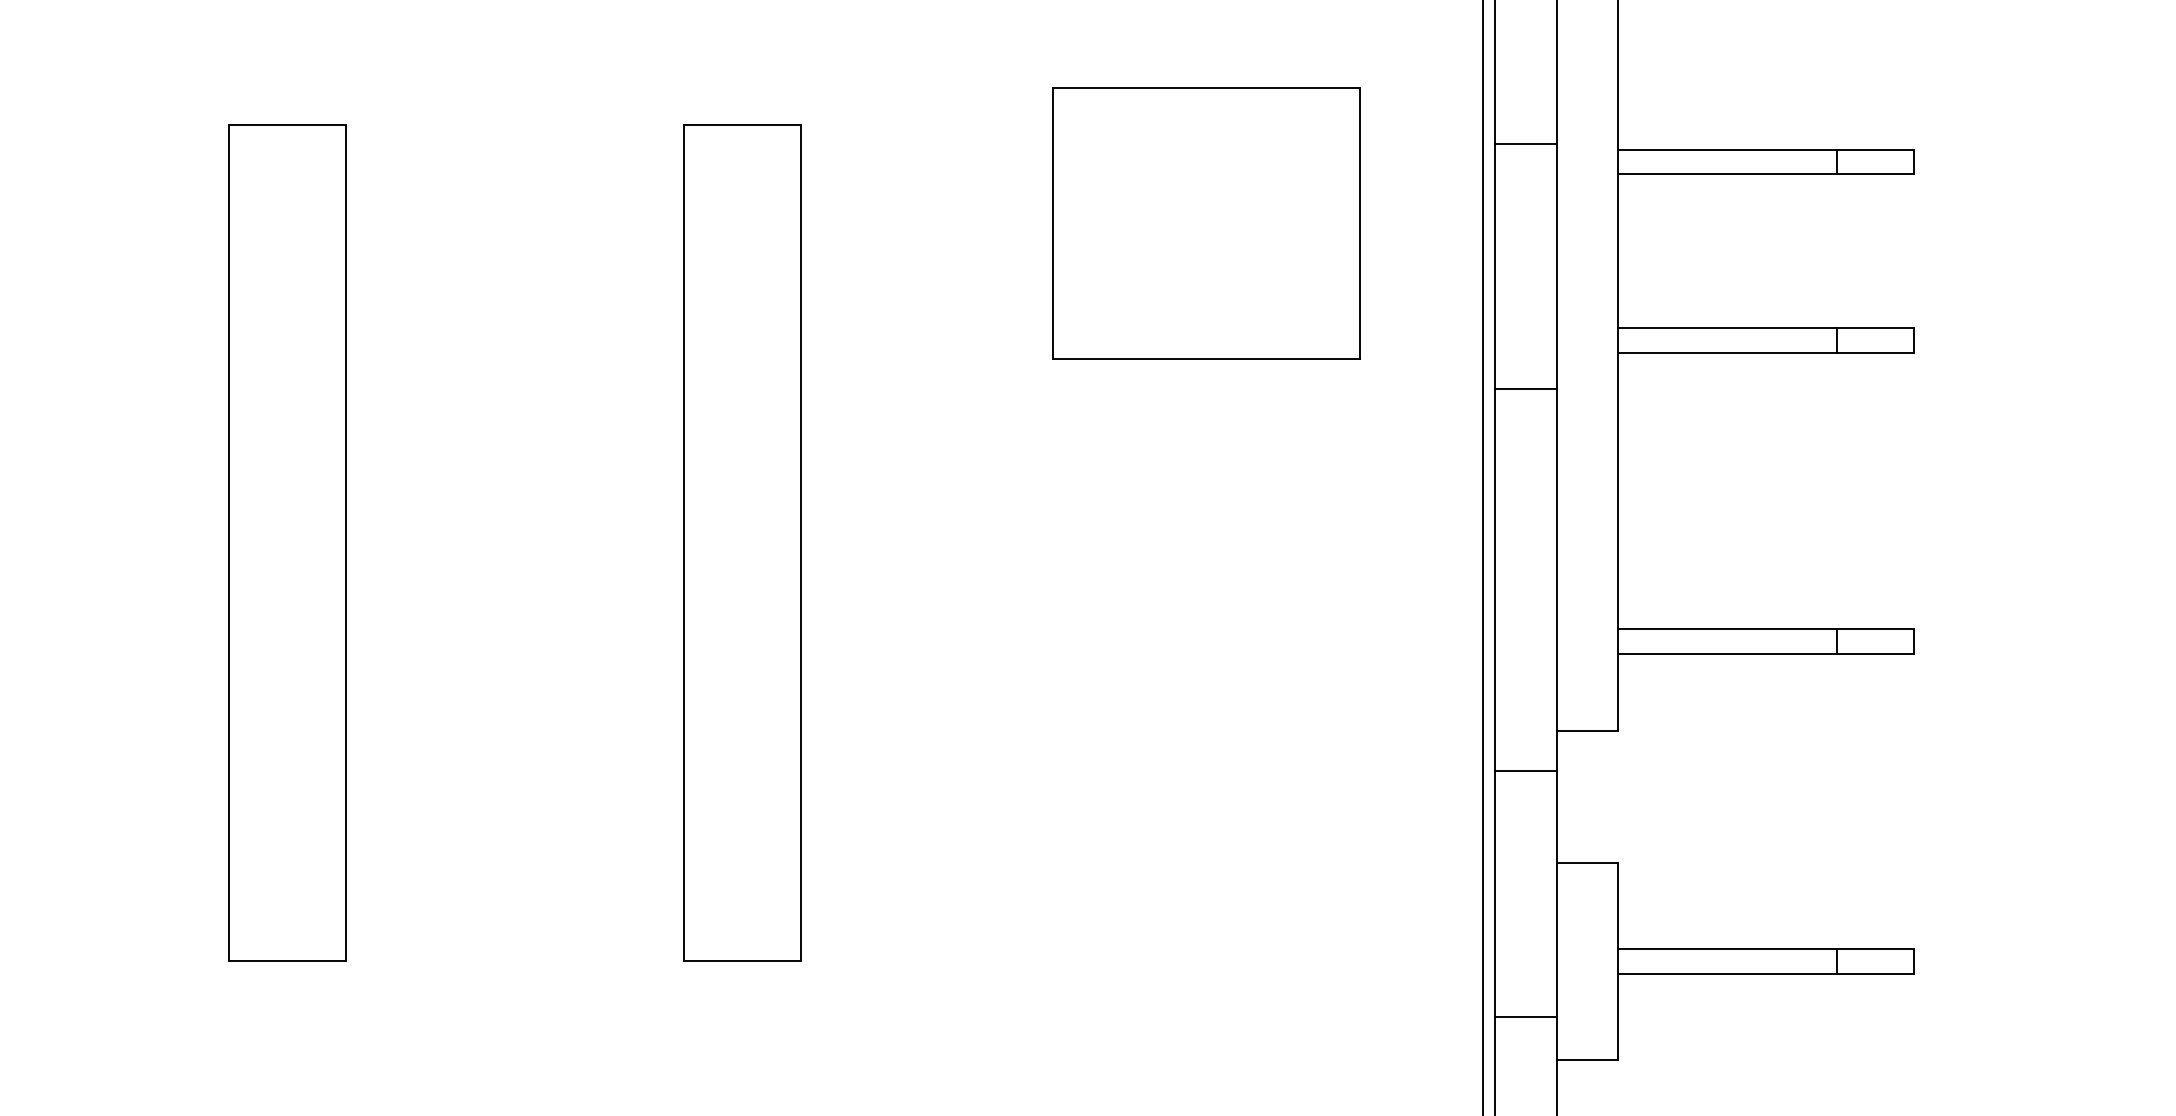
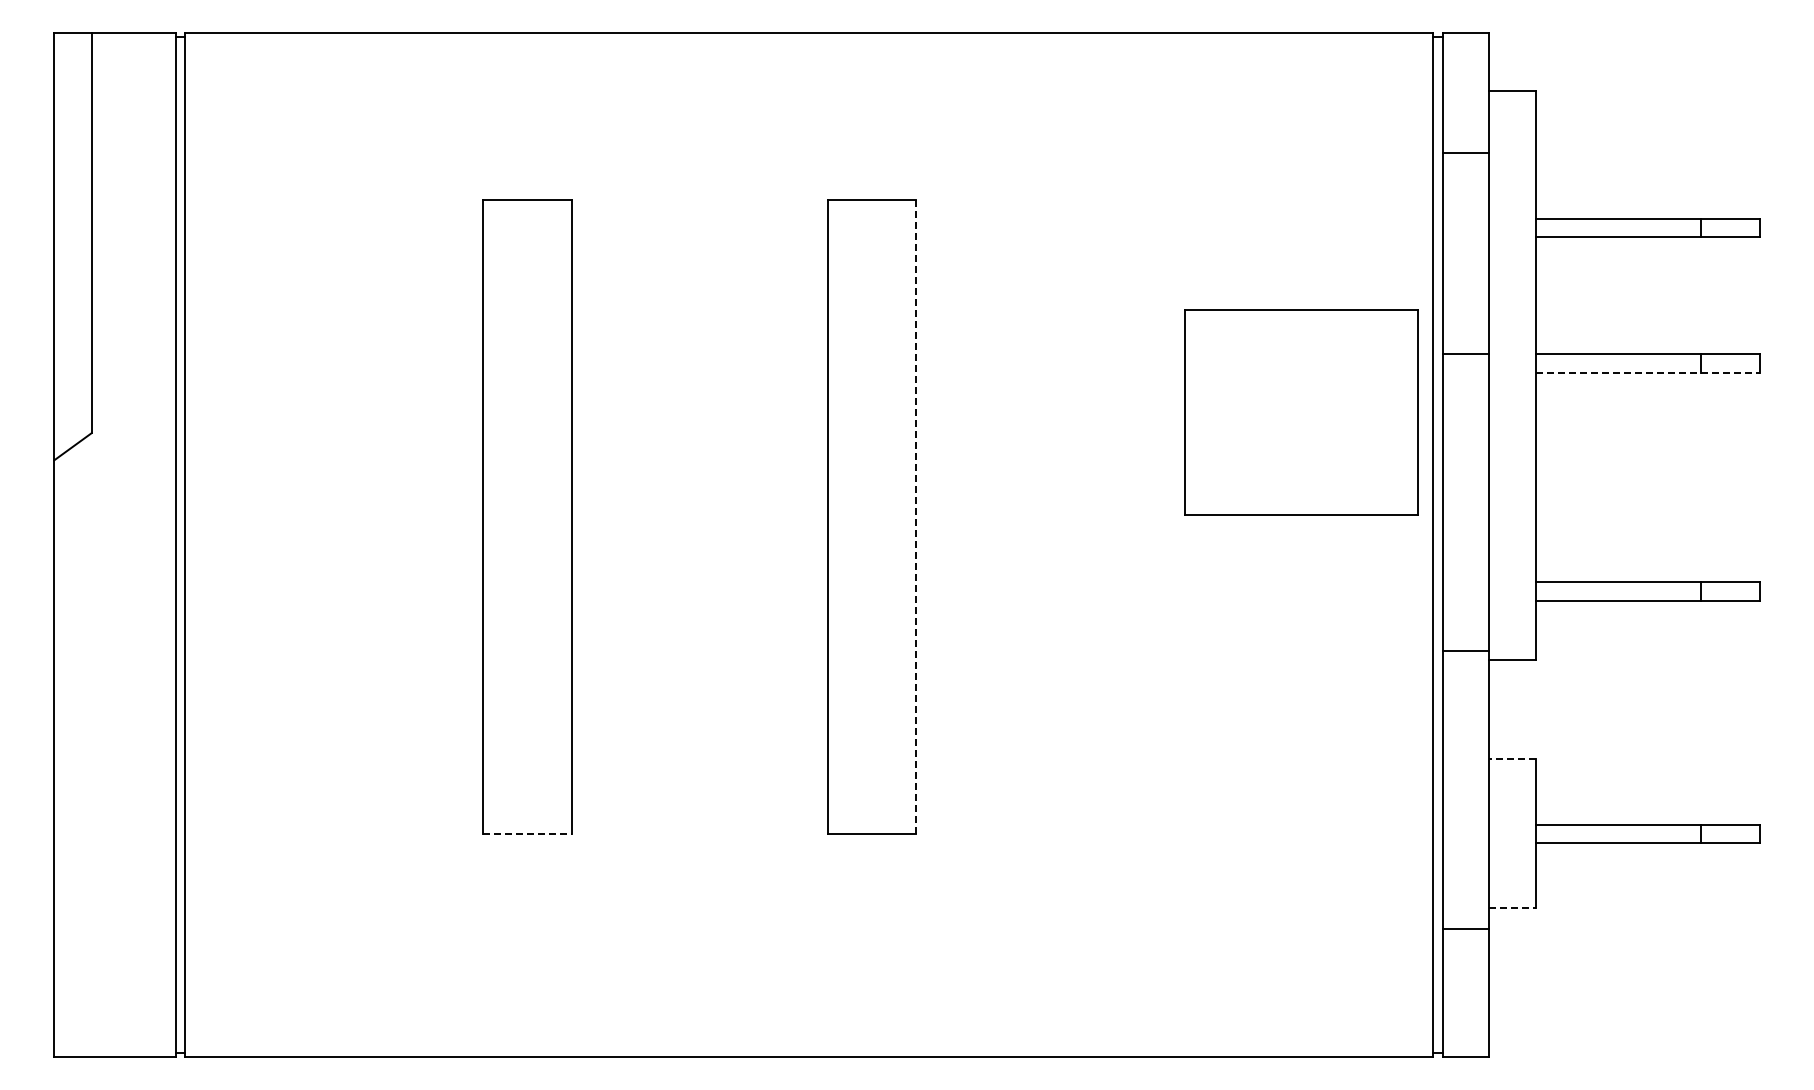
line: (1525, 143) -> (1465, 153), moved
part: (1206, 223) -> (1301, 412), moved
line: (1765, 352) -> (1647, 372), solid -> dashed
line: (1525, 389) -> (1465, 353), moved
line: (800, 543) -> (916, 517), solid -> dashed
line: (1525, 770) -> (1465, 651), moved
line: (1587, 863) -> (1512, 759), solid -> dashed
line: (287, 960) -> (527, 833), solid -> dashed
line: (1525, 1016) -> (1465, 928), moved
line: (1588, 1059) -> (1513, 908), solid -> dashed

